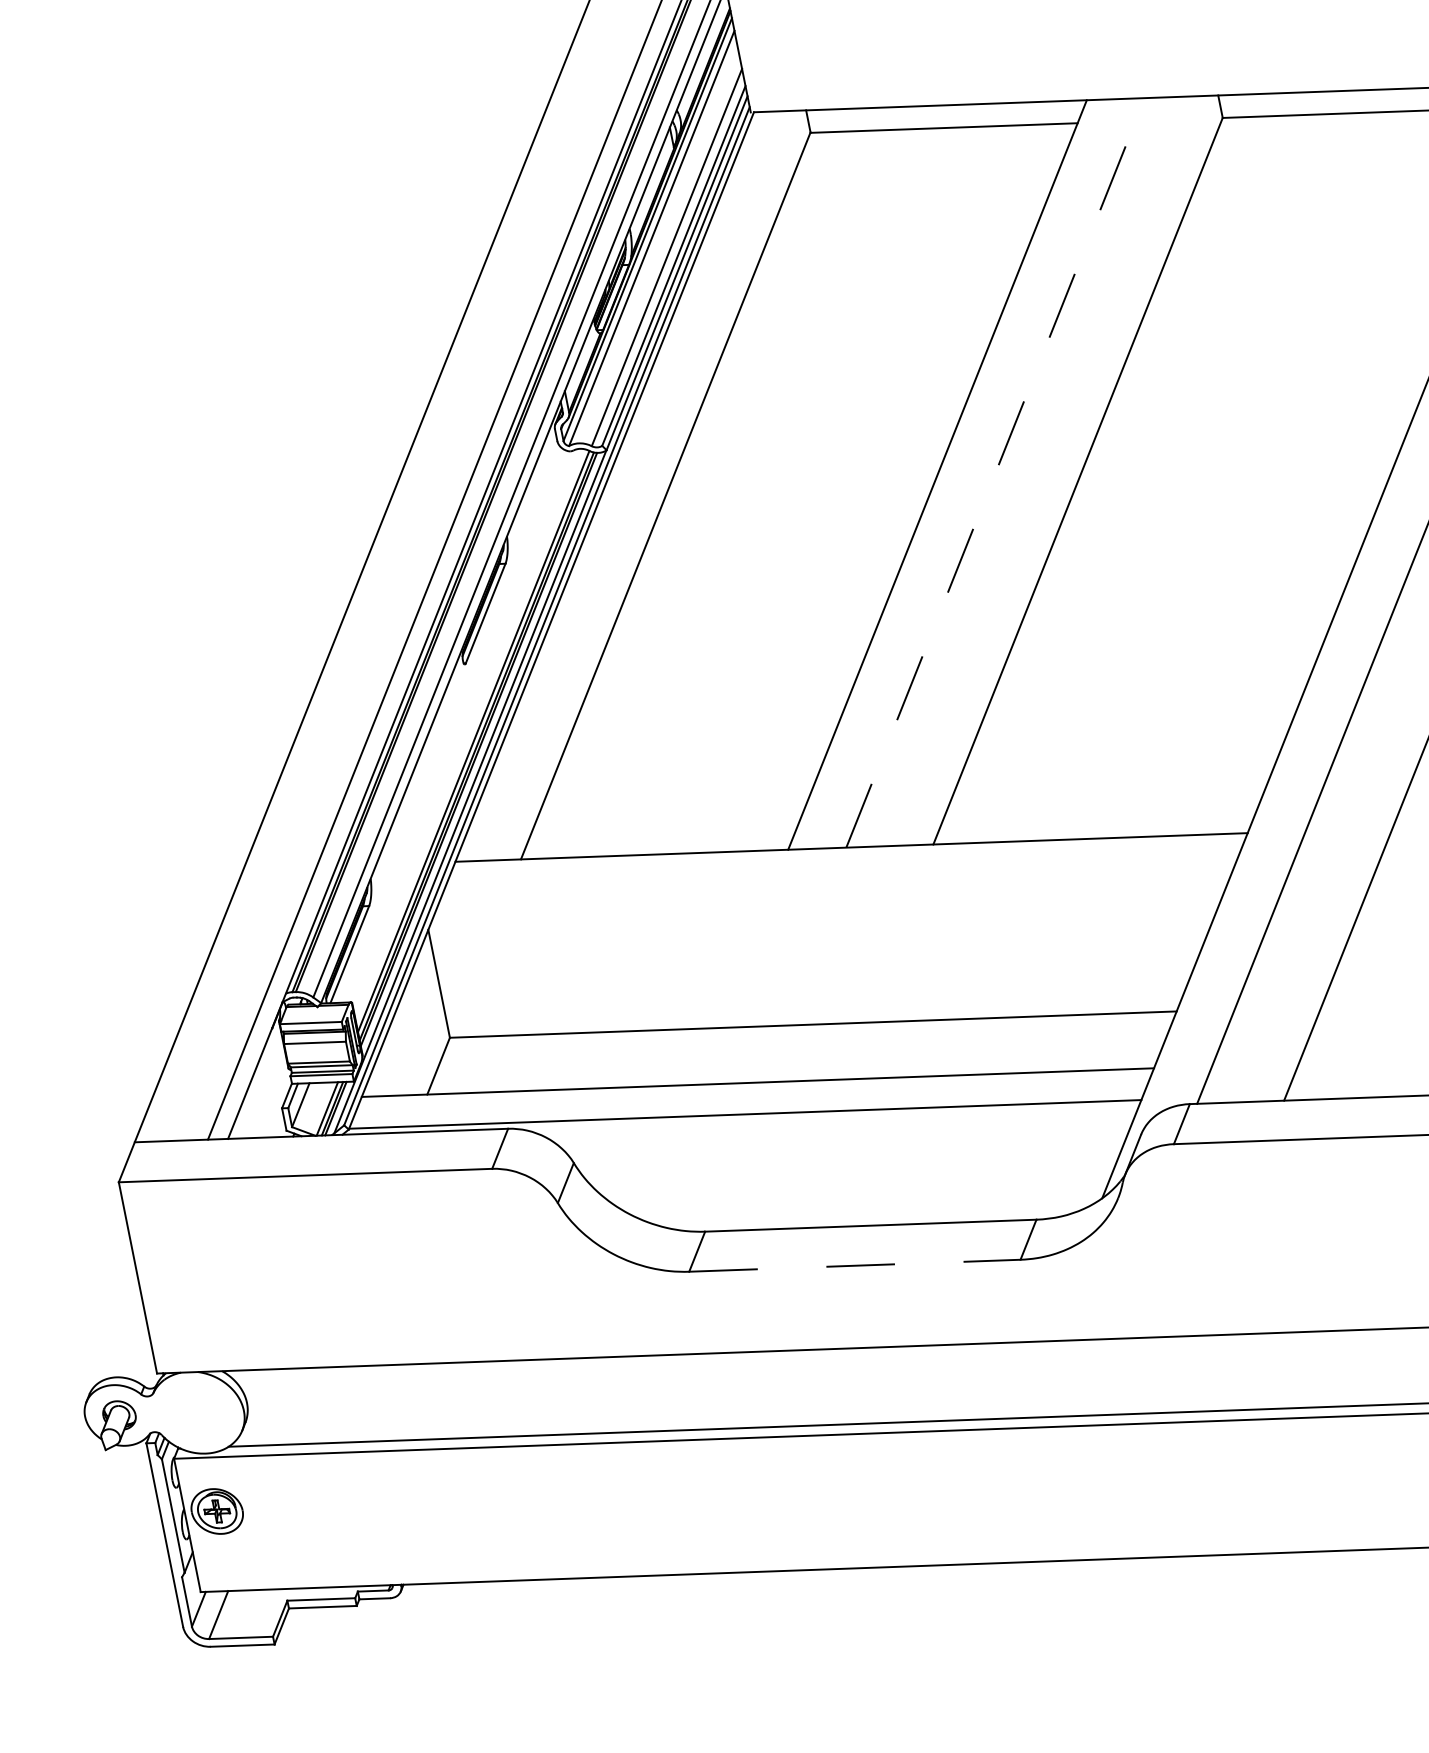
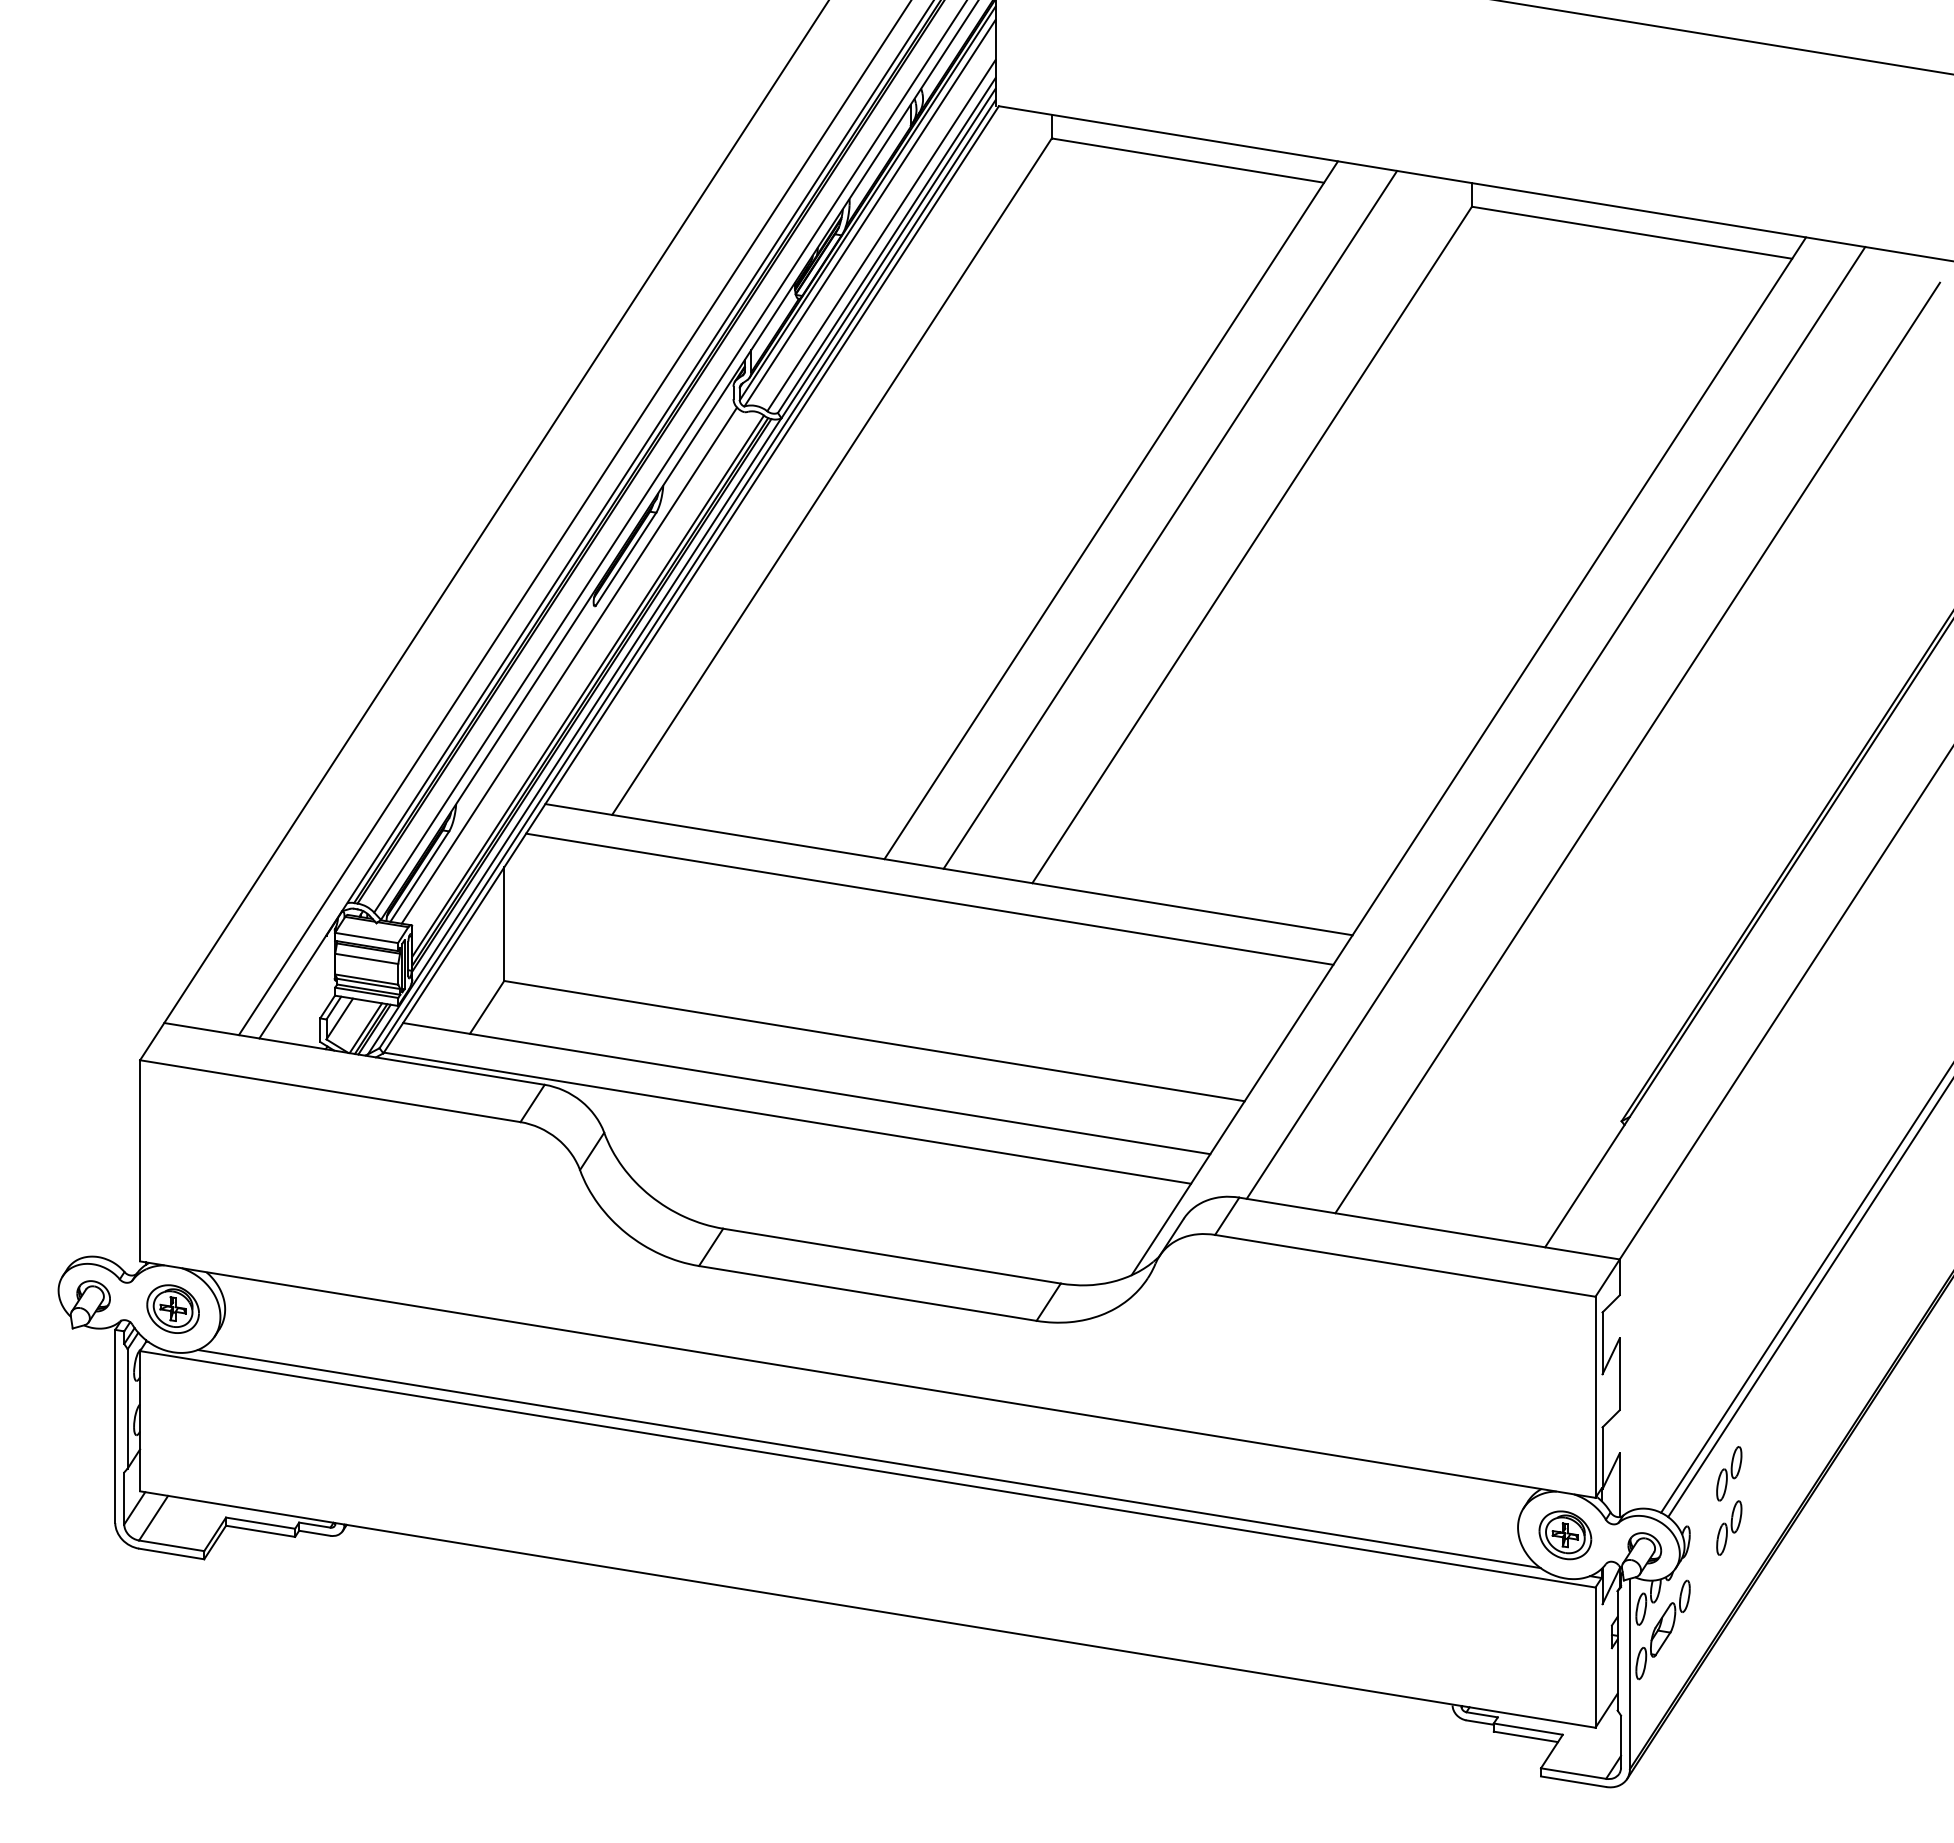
line: (995, 472) -> (1170, 519), dashed -> solid
line: (452, 725) -> (569, 665), added
line: (838, 878) -> (929, 898), added
line: (854, 1265) -> (867, 1293), dashed -> solid
part: (216, 1510) -> (172, 1308), moved

